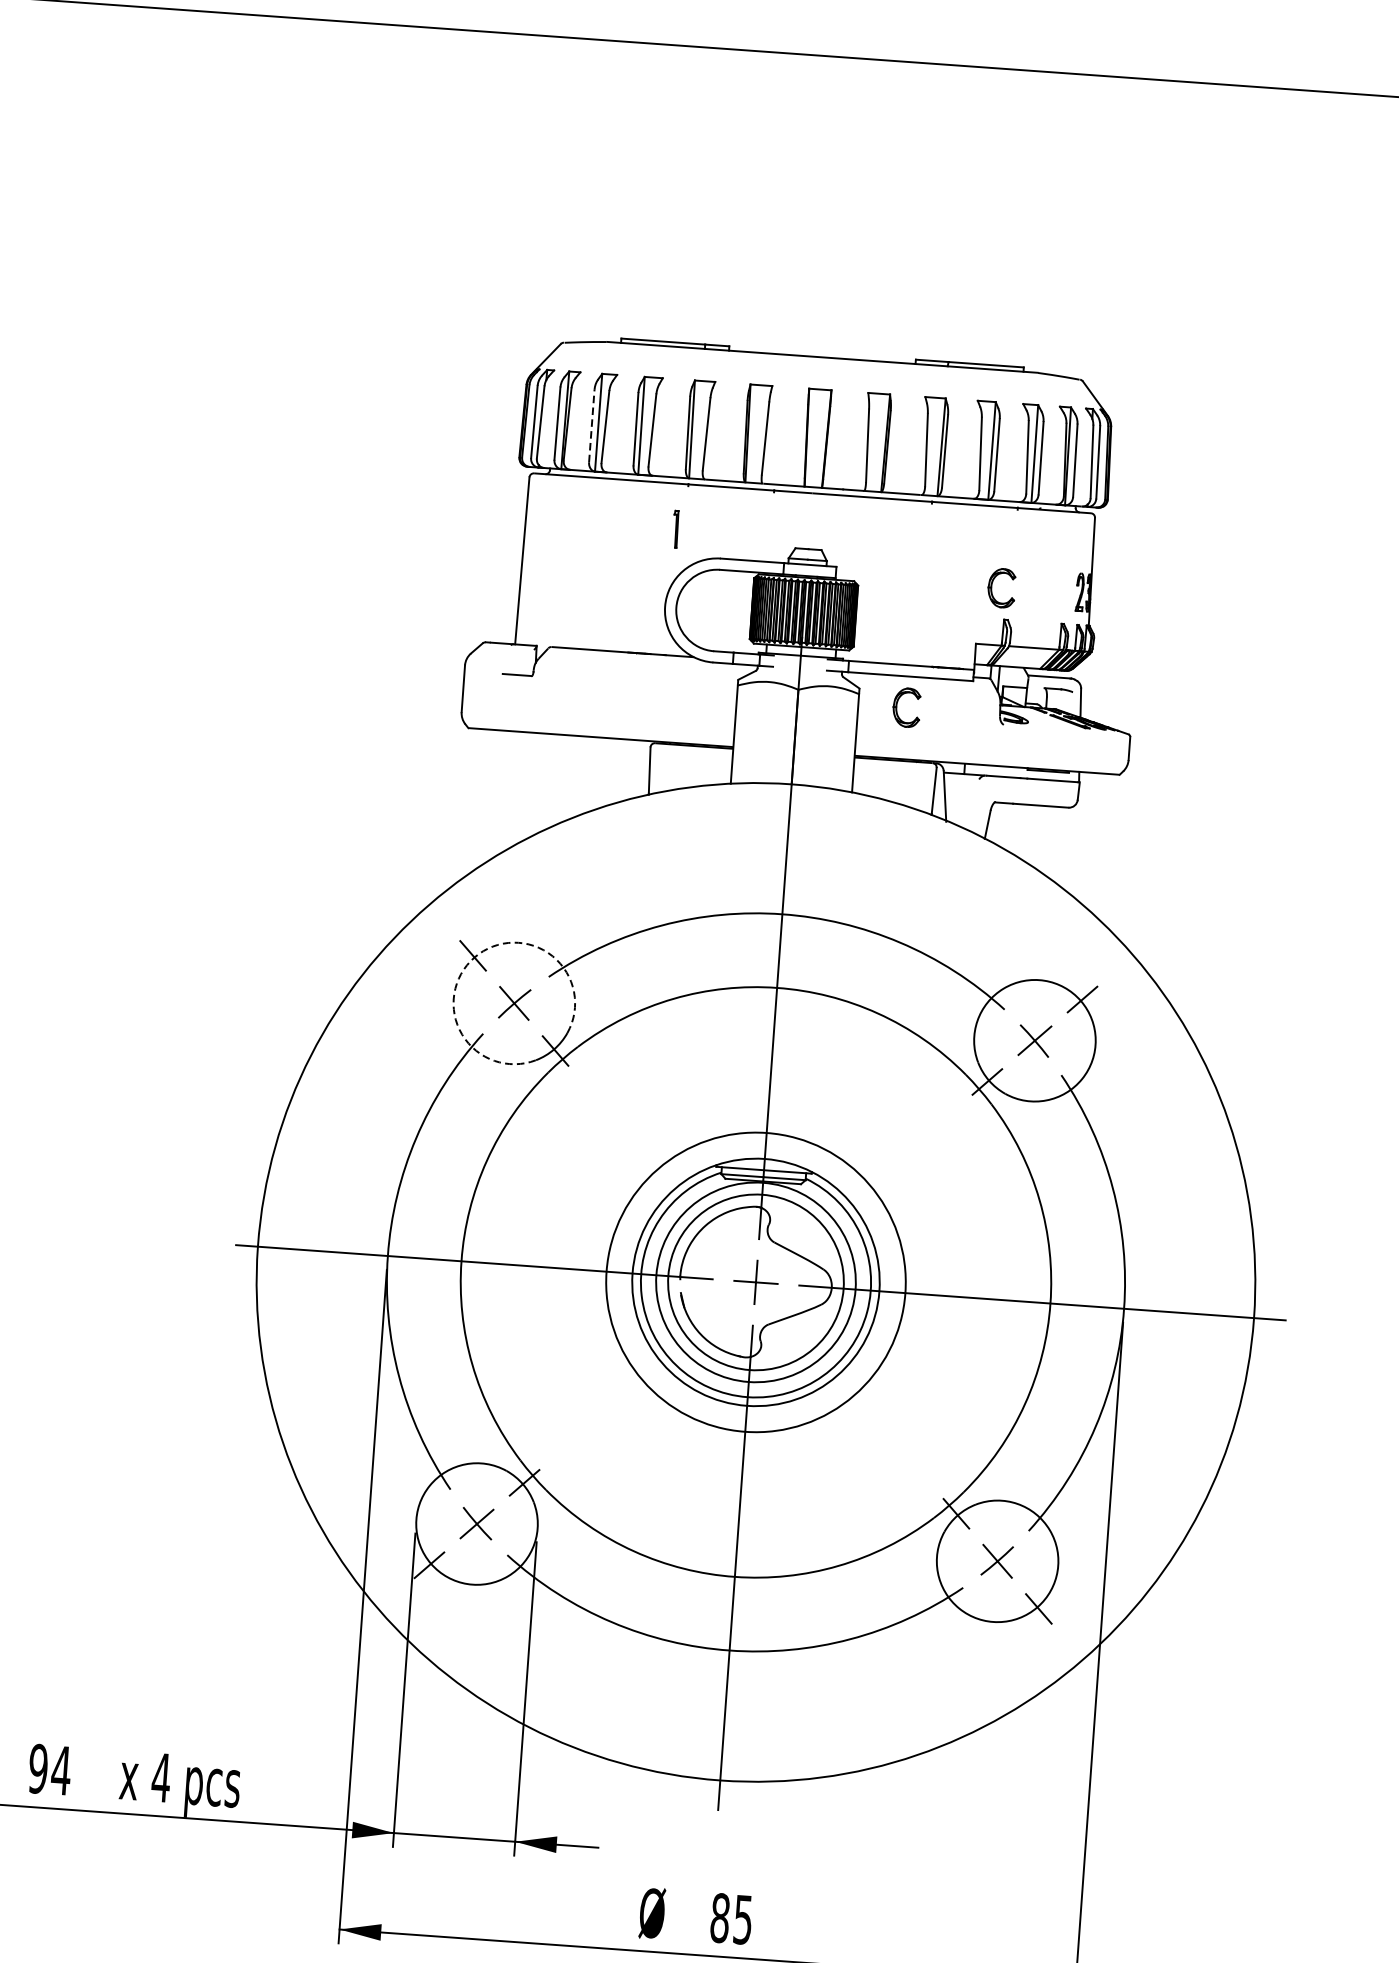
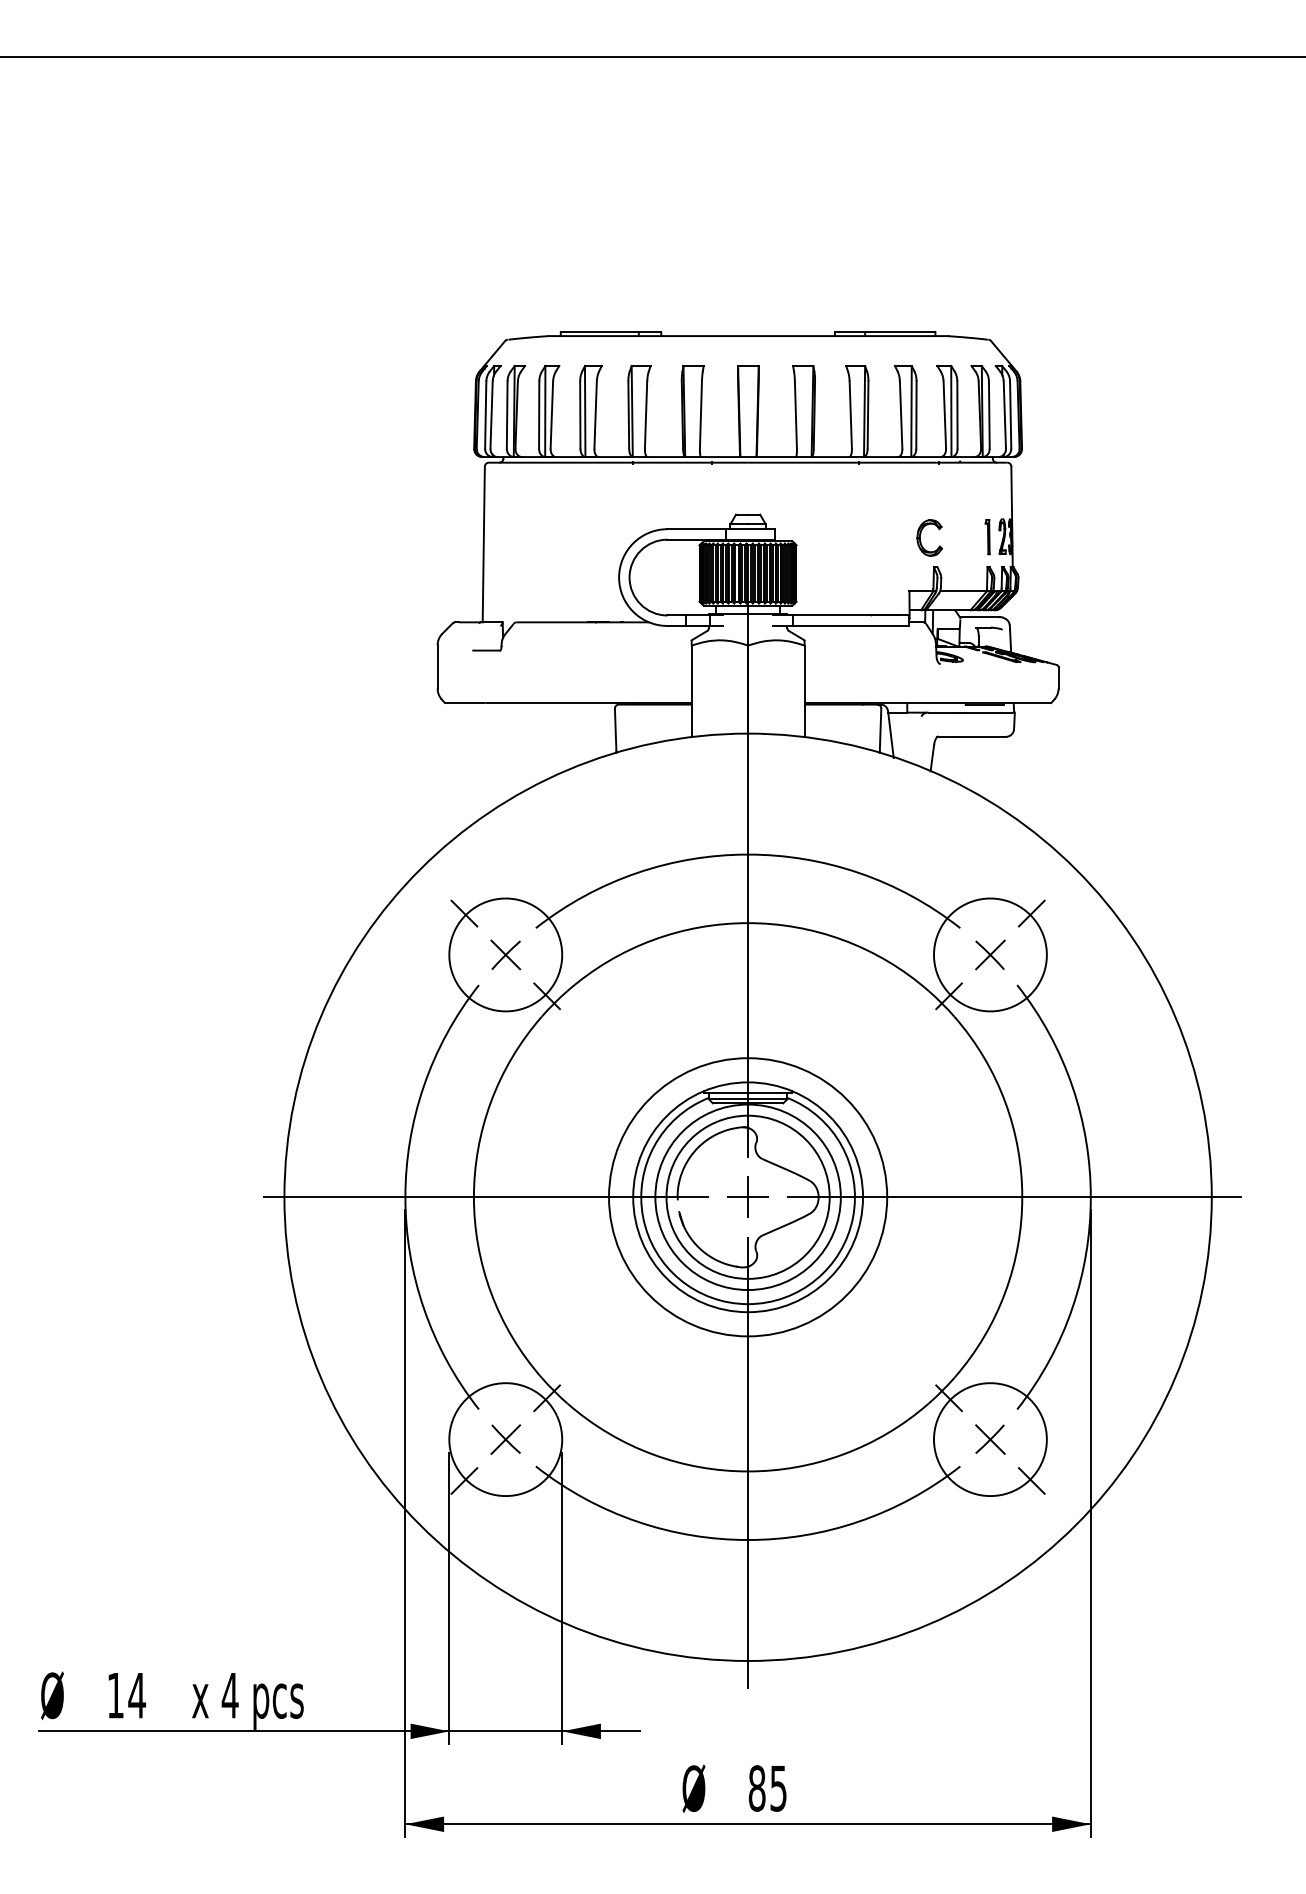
line: (592, 426) -> (539, 415), dashed -> solid
part: (675, 529) -> (987, 537), moved
part: (898, 703) -> (841, 651), removed
arc: (474, 957) -> (465, 915), dashed -> solid
text: (38, 1768) -> (115, 1695), 94 -> 14

